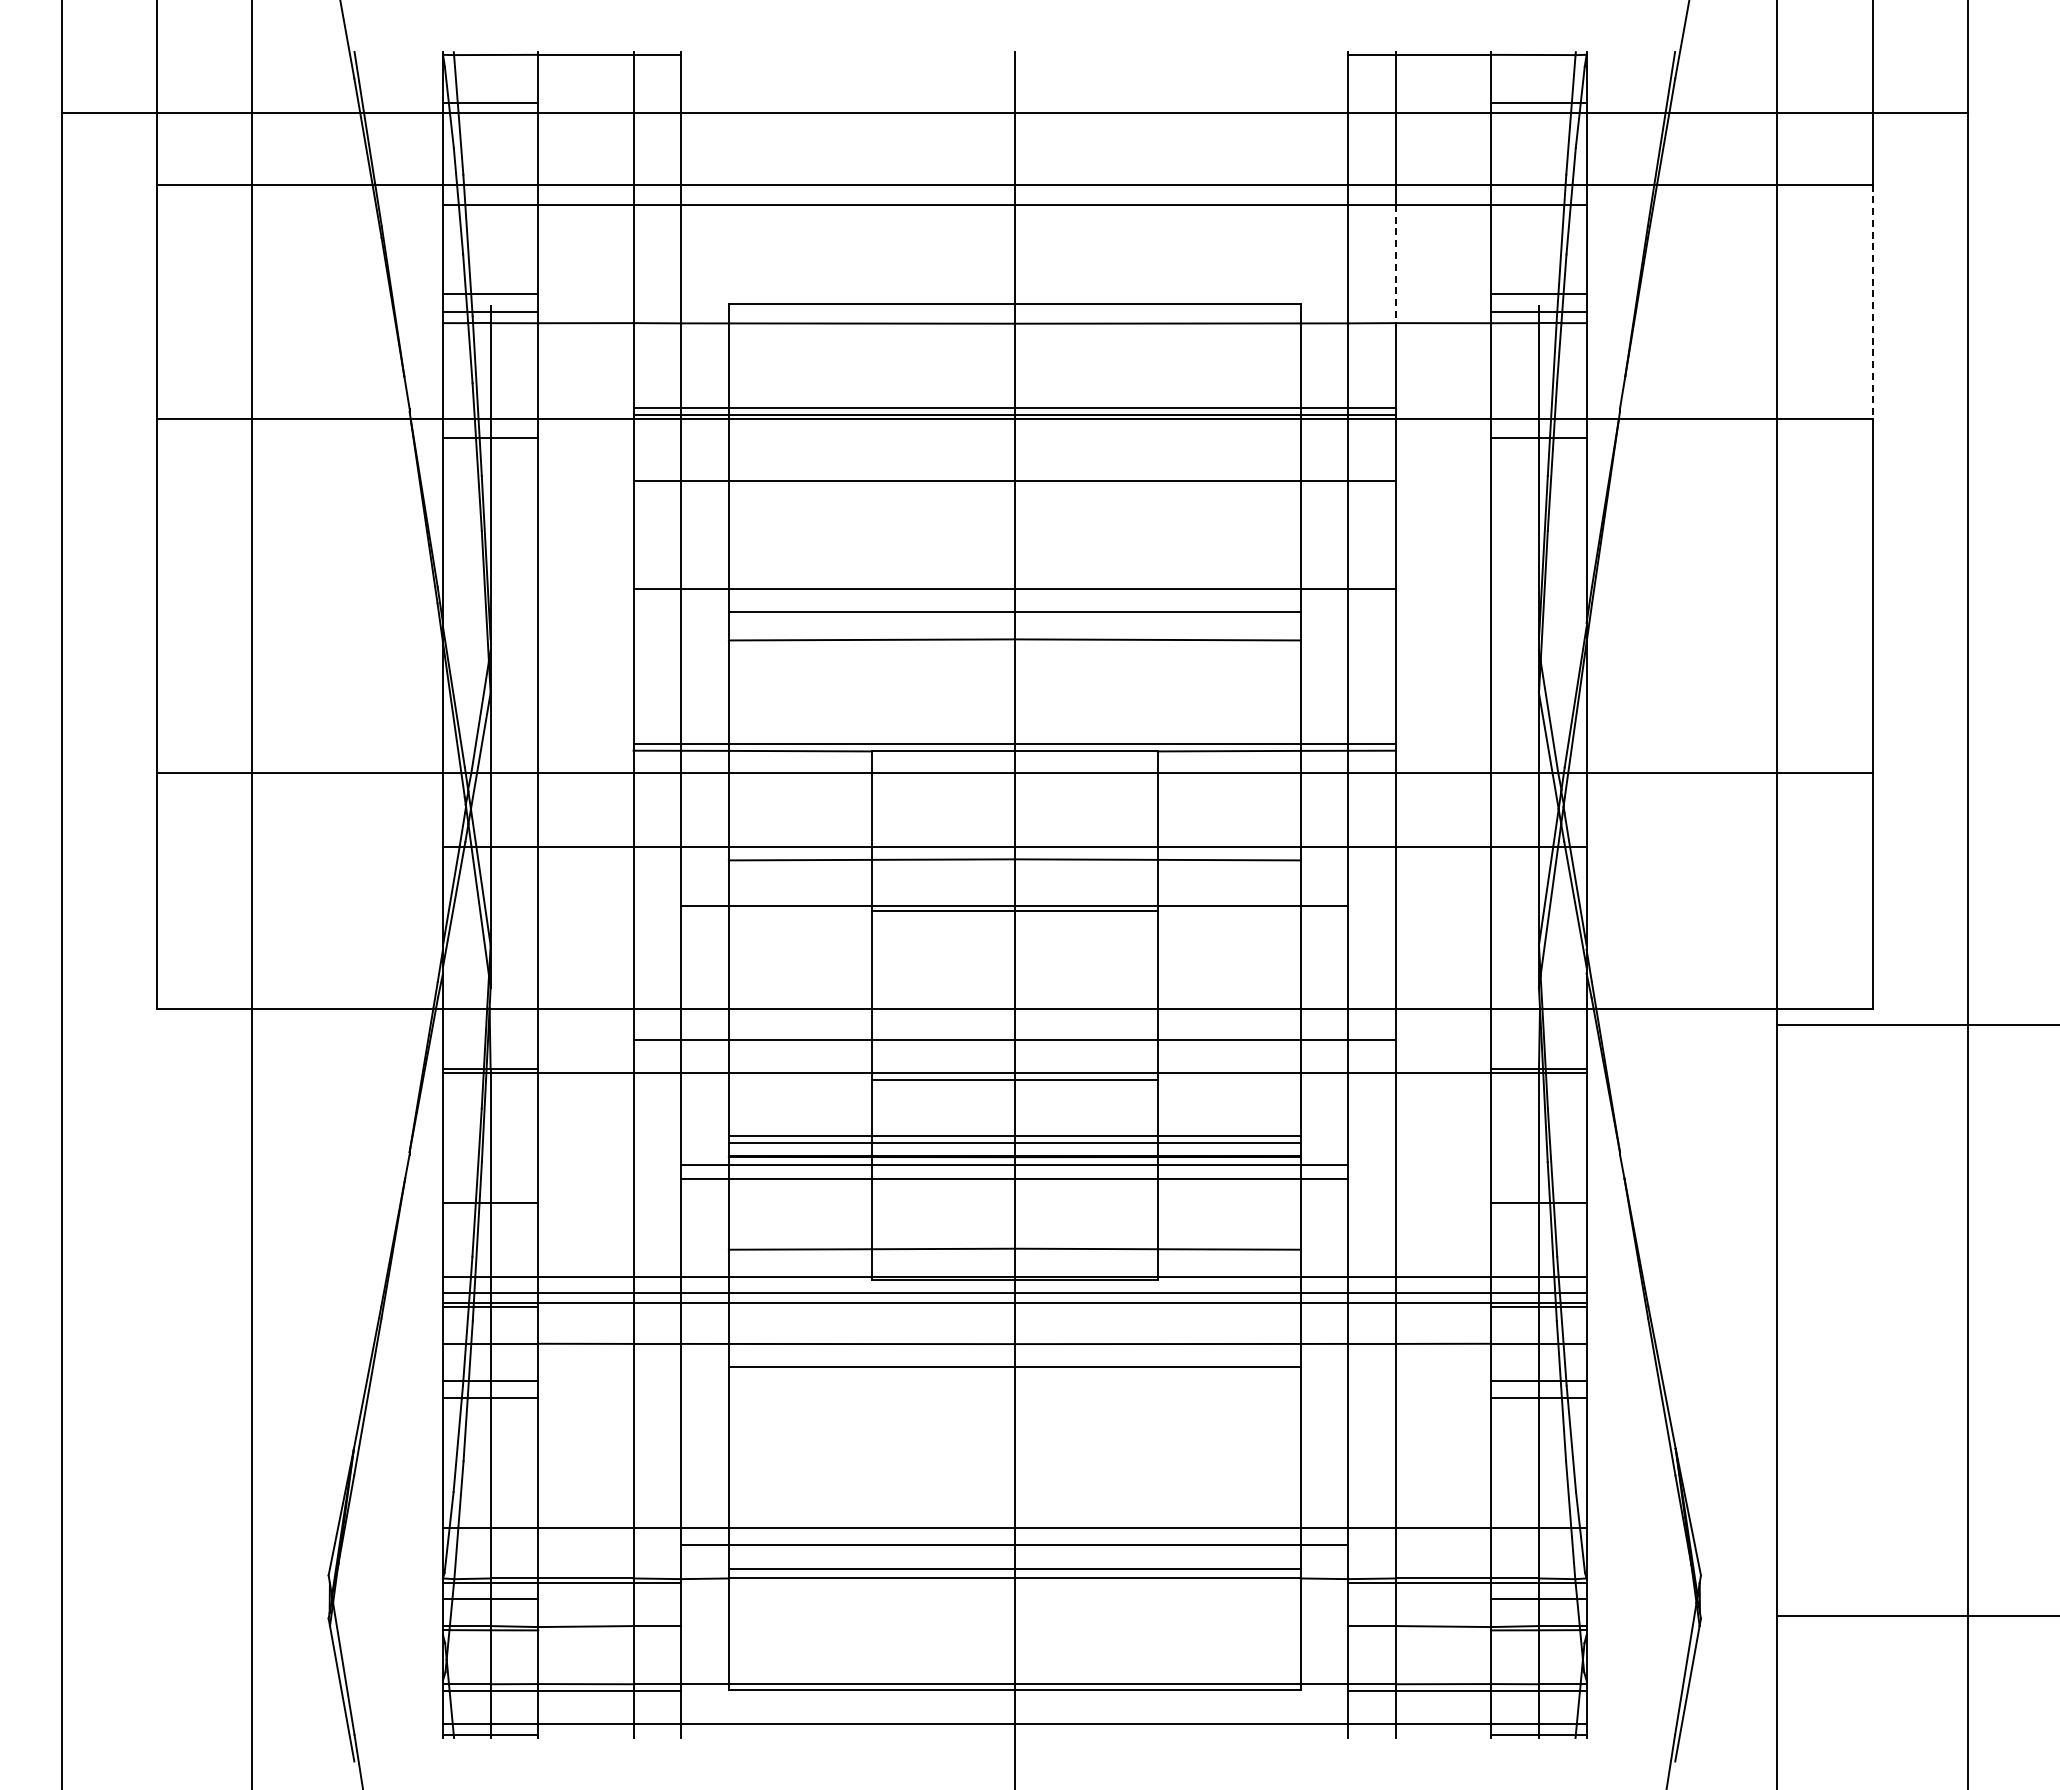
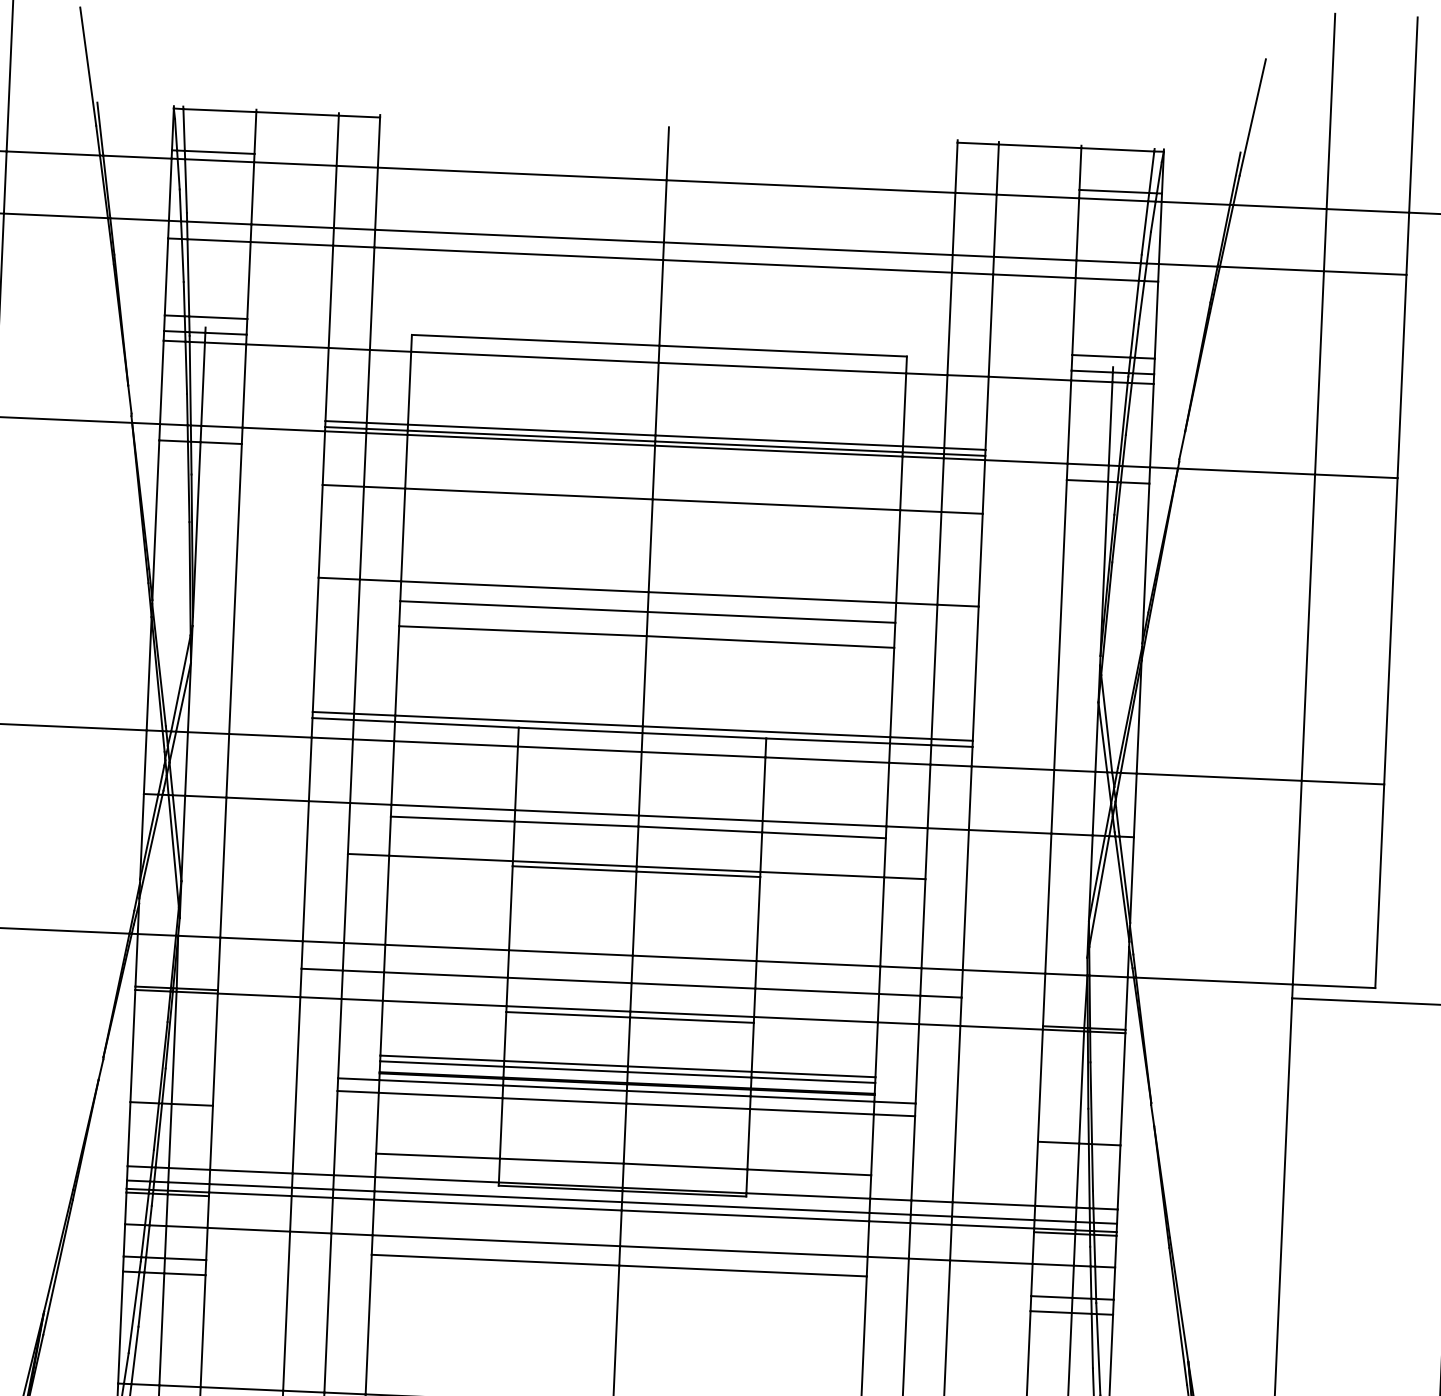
line: (1396, 264) -> (991, 326), dashed -> solid
line: (1872, 302) -> (1401, 376), dashed -> solid

